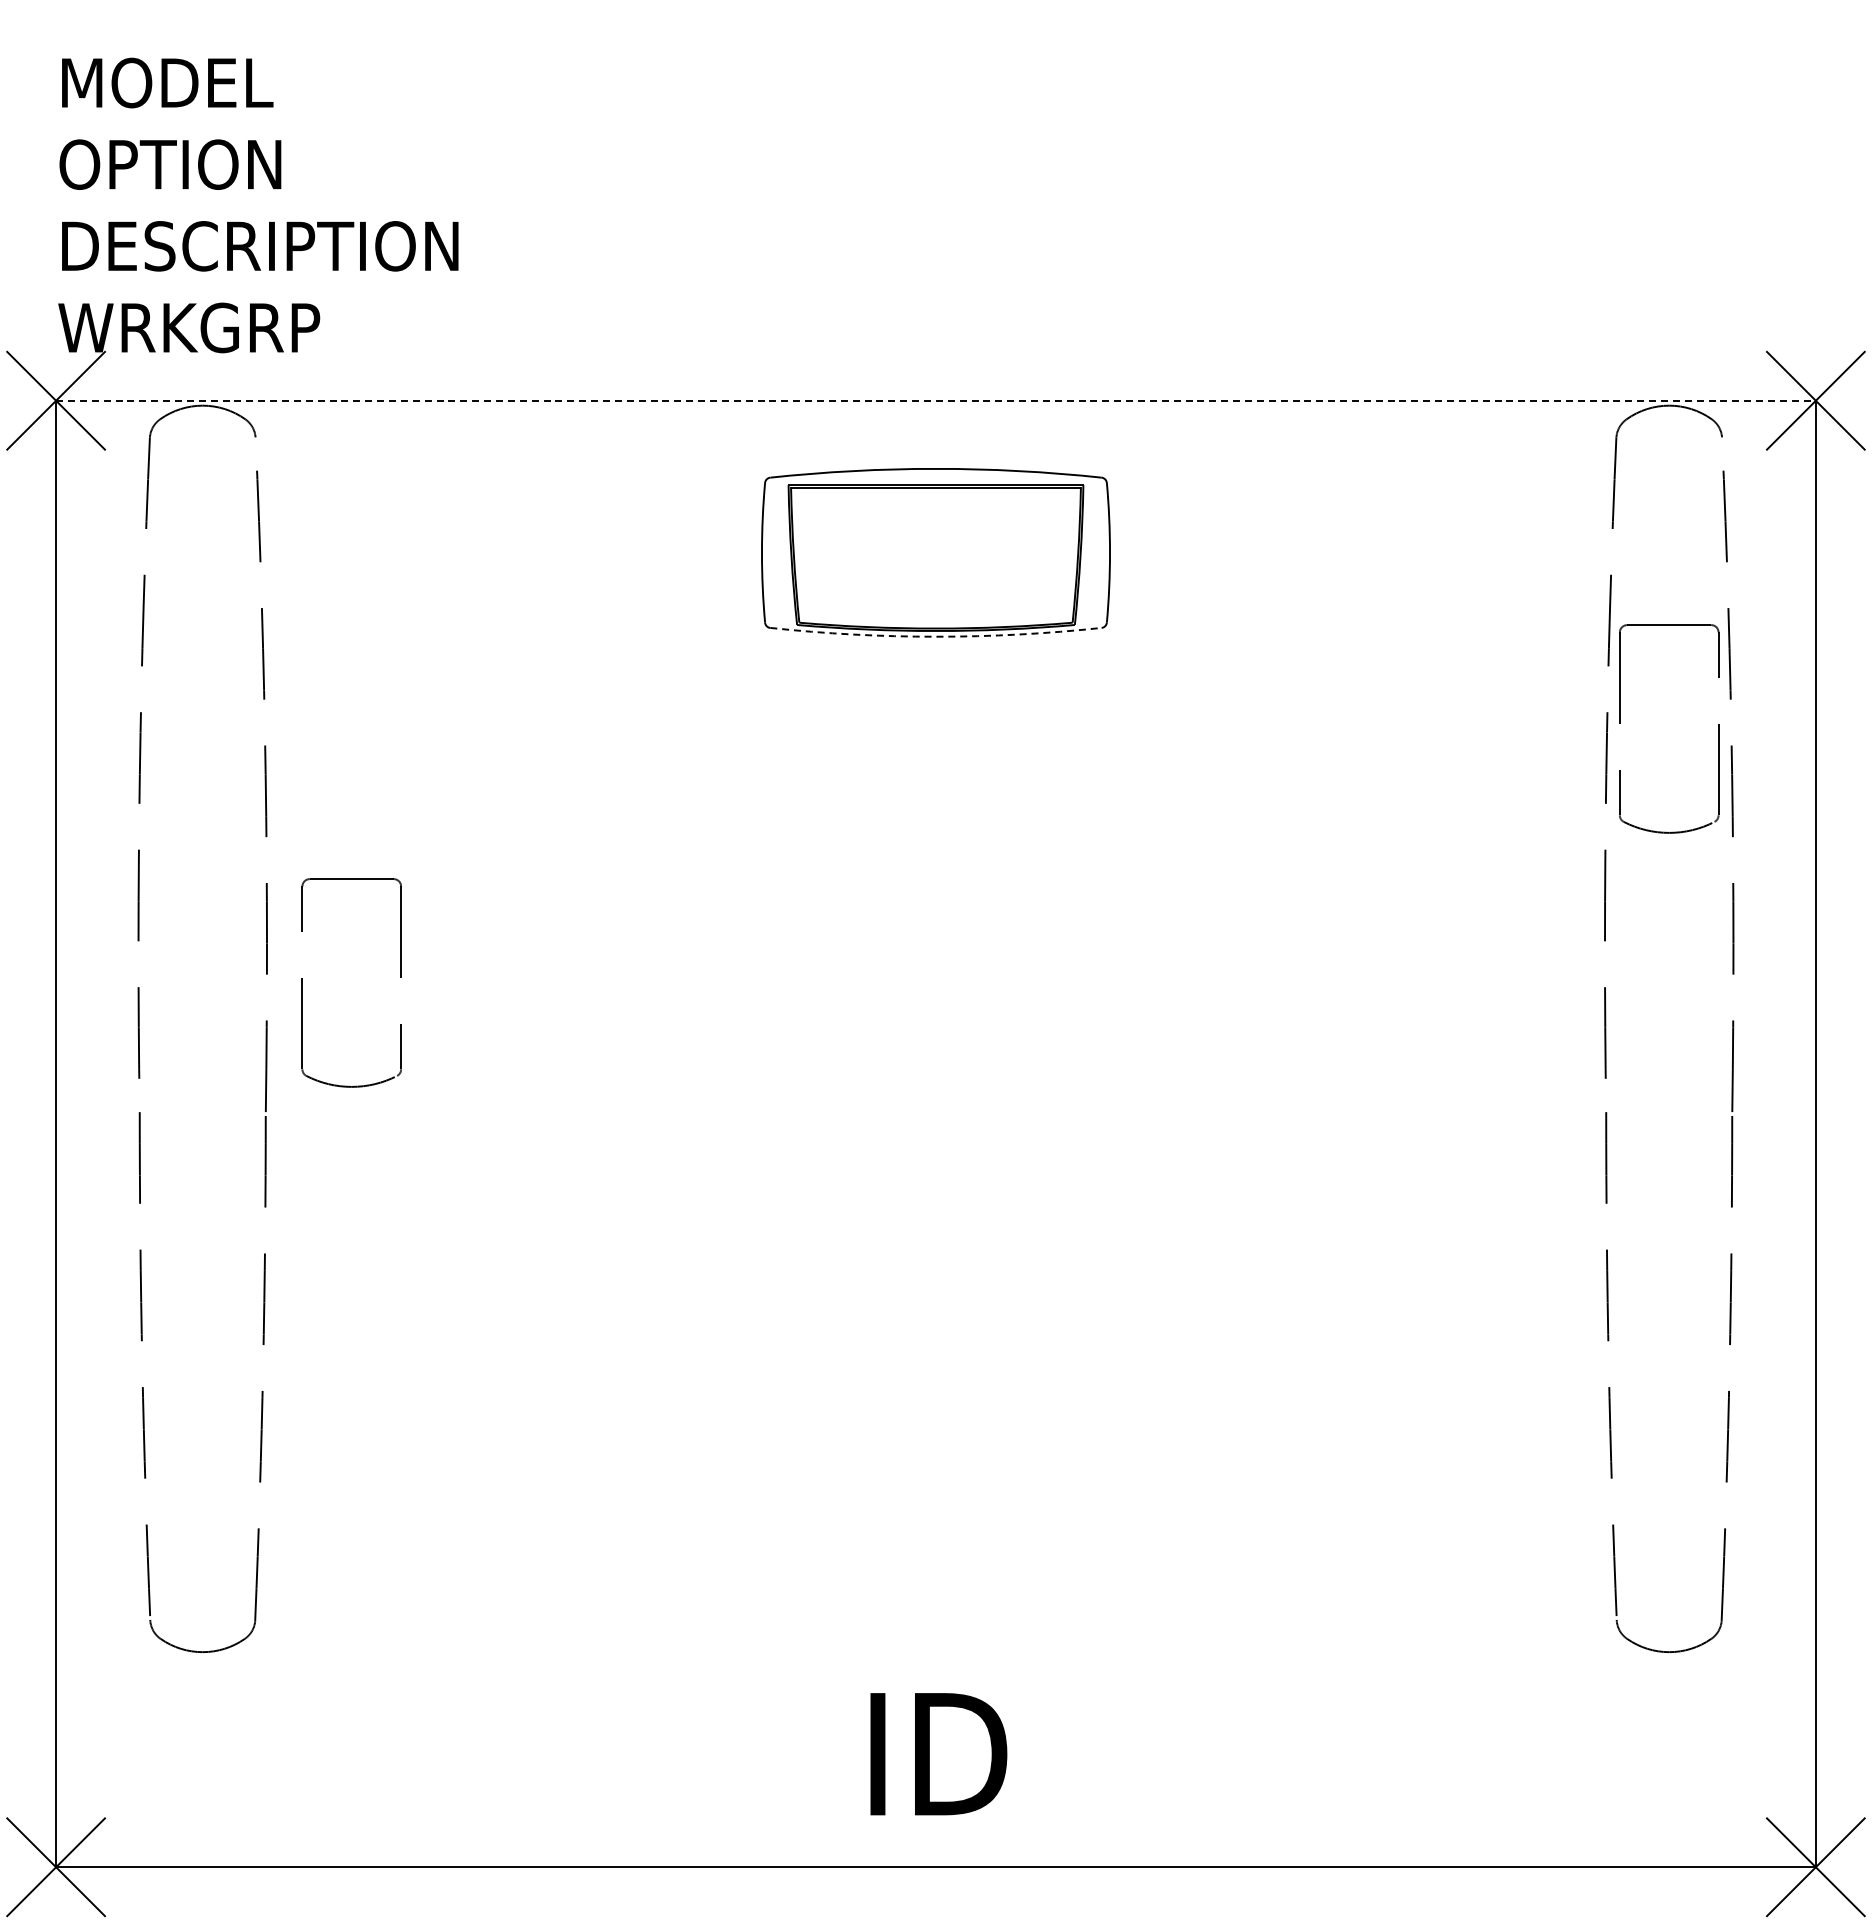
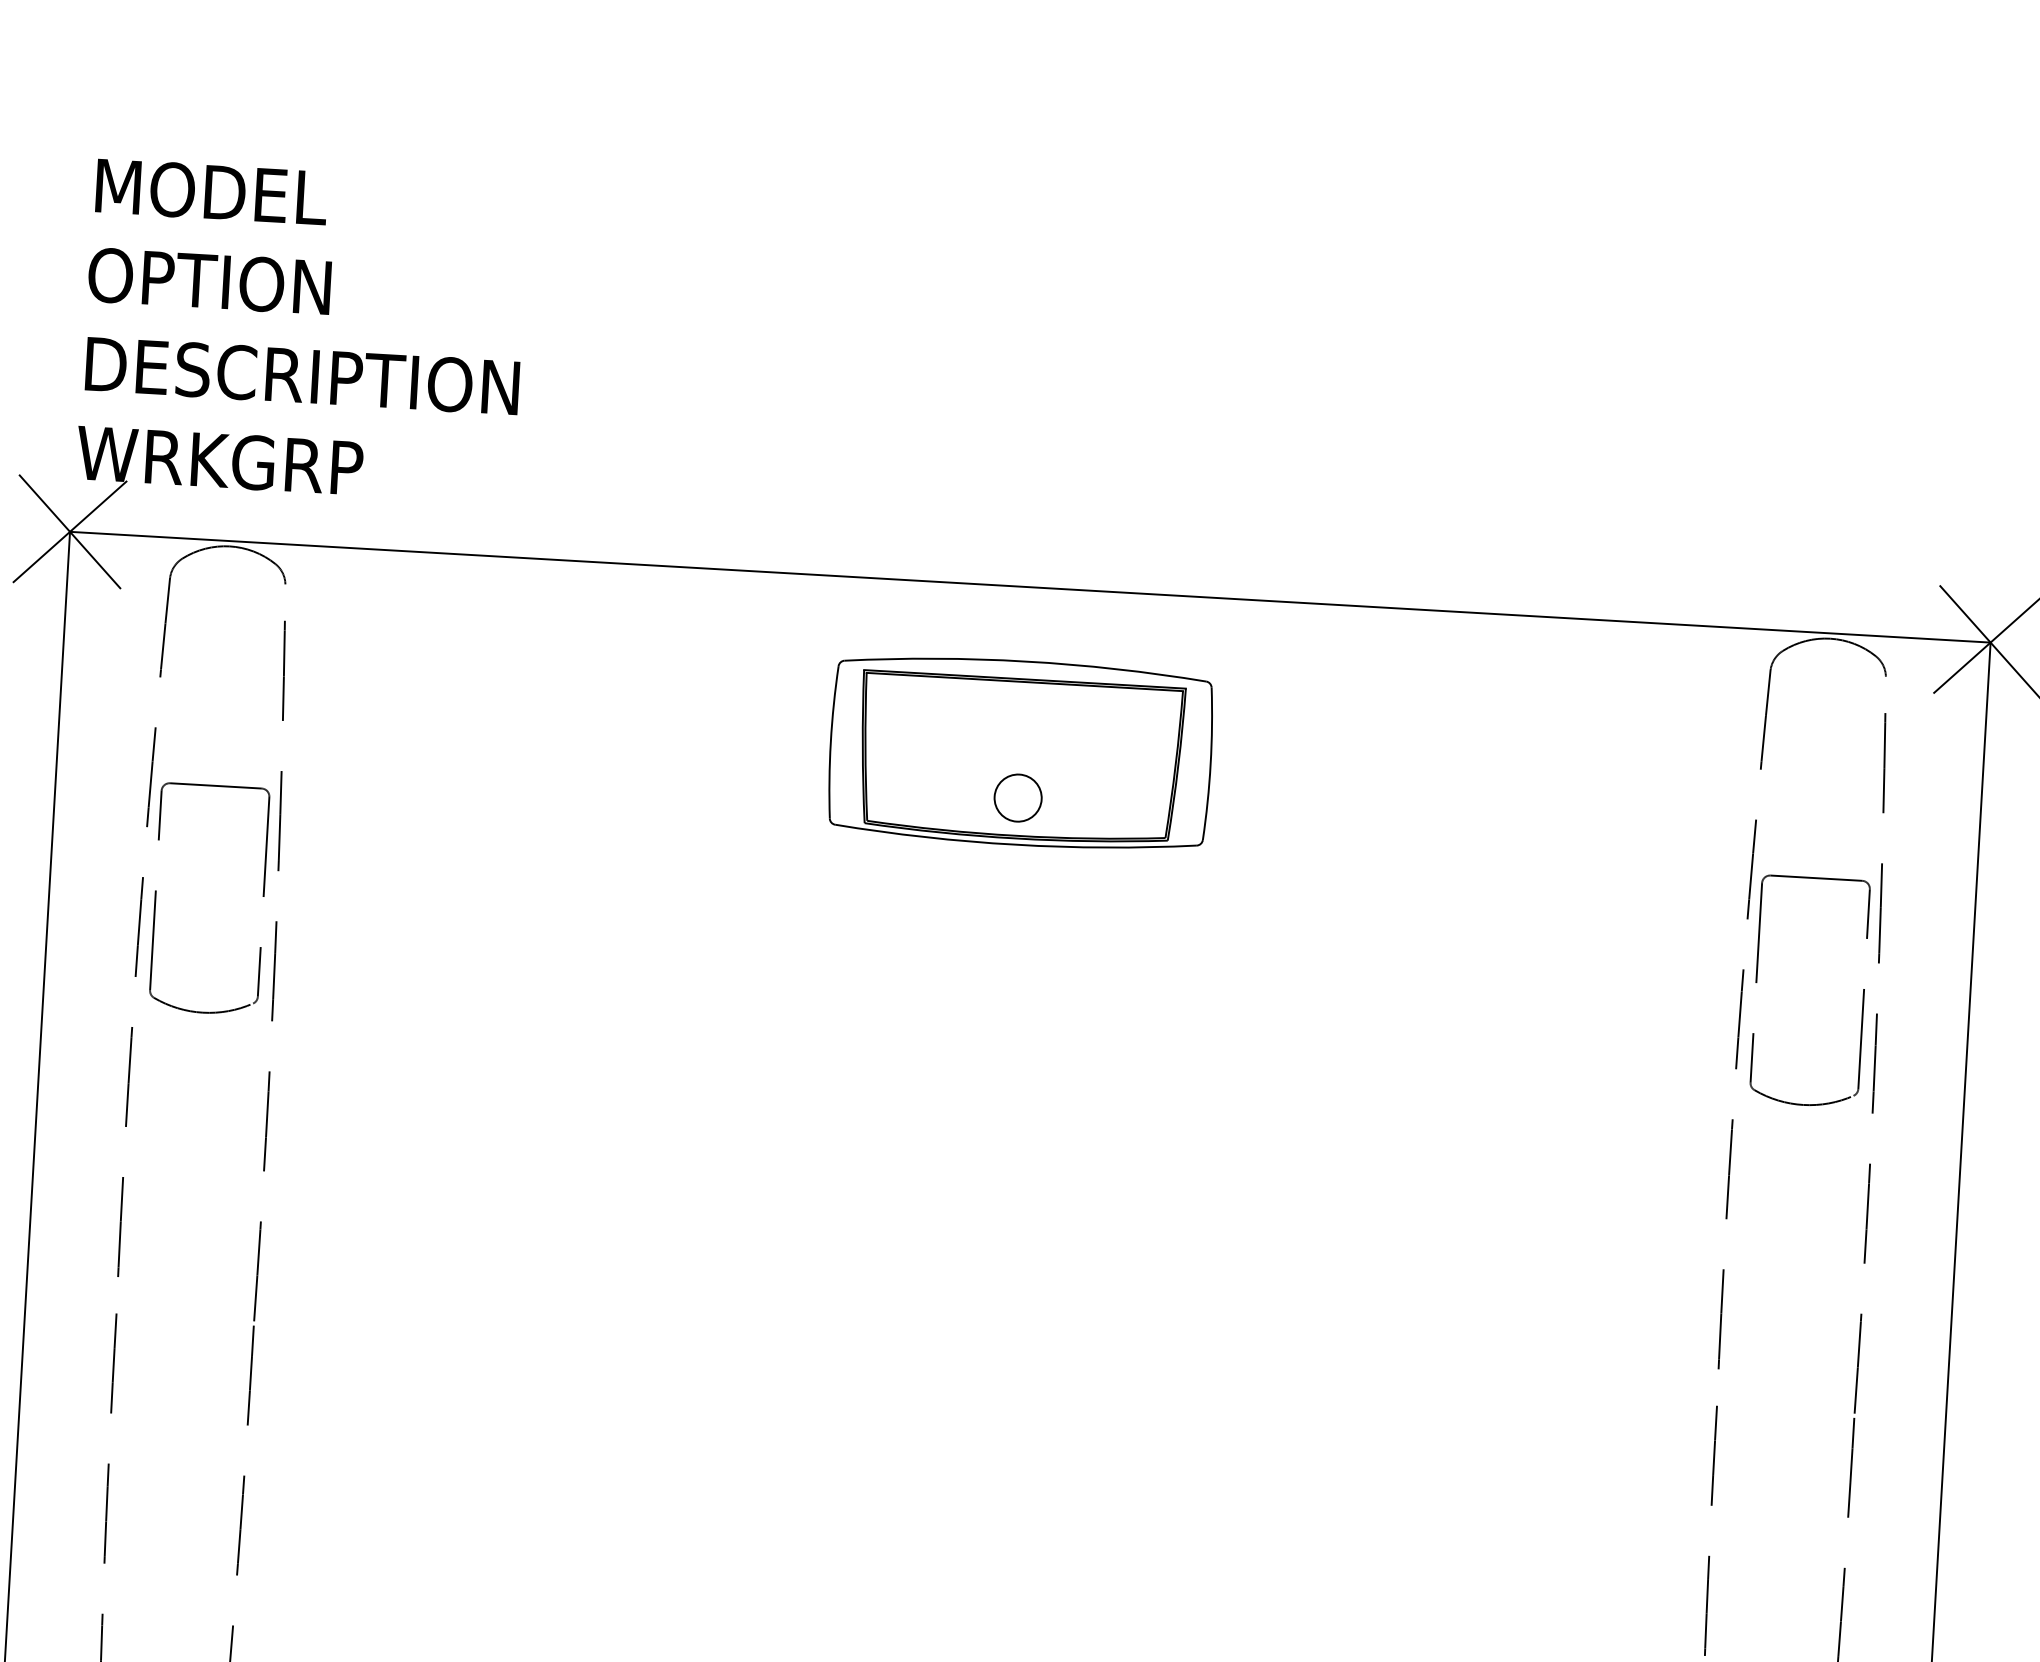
line: (935, 400) -> (1029, 586), dashed -> solid
circle: (935, 593) -> (1017, 797), added
arc: (936, 636) -> (1016, 844), dashed -> solid
part: (302, 982) -> (155, 895), moved

